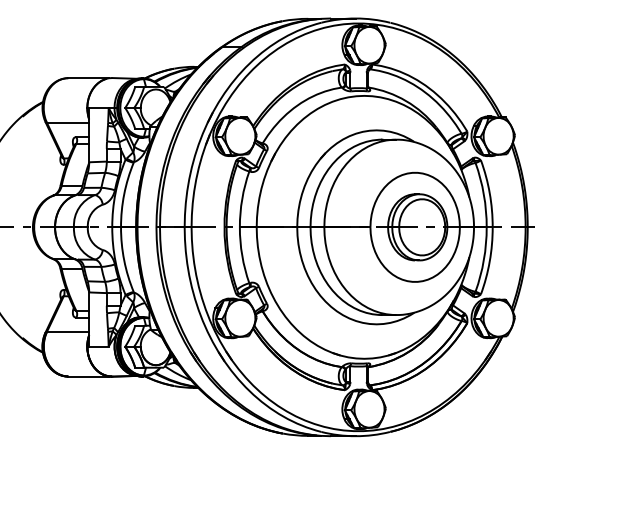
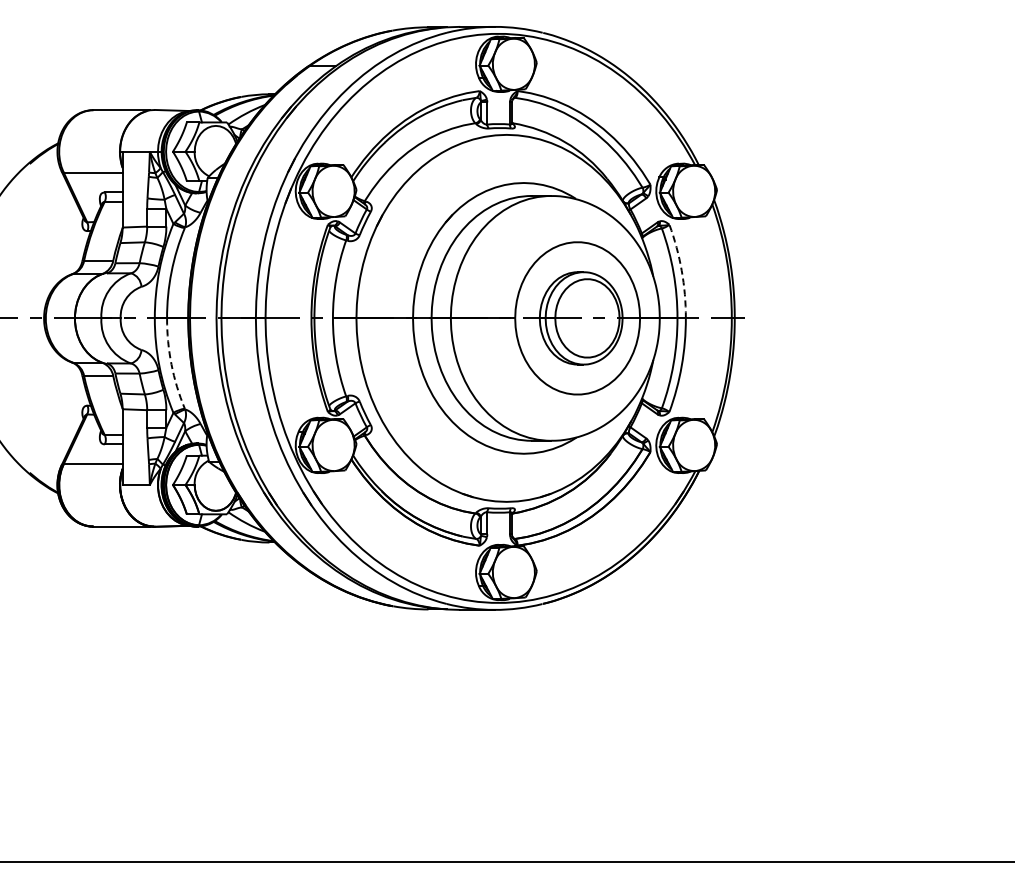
arc: (489, 193) -> (681, 270), solid -> dashed
arc: (124, 260) -> (171, 364), solid -> dashed

